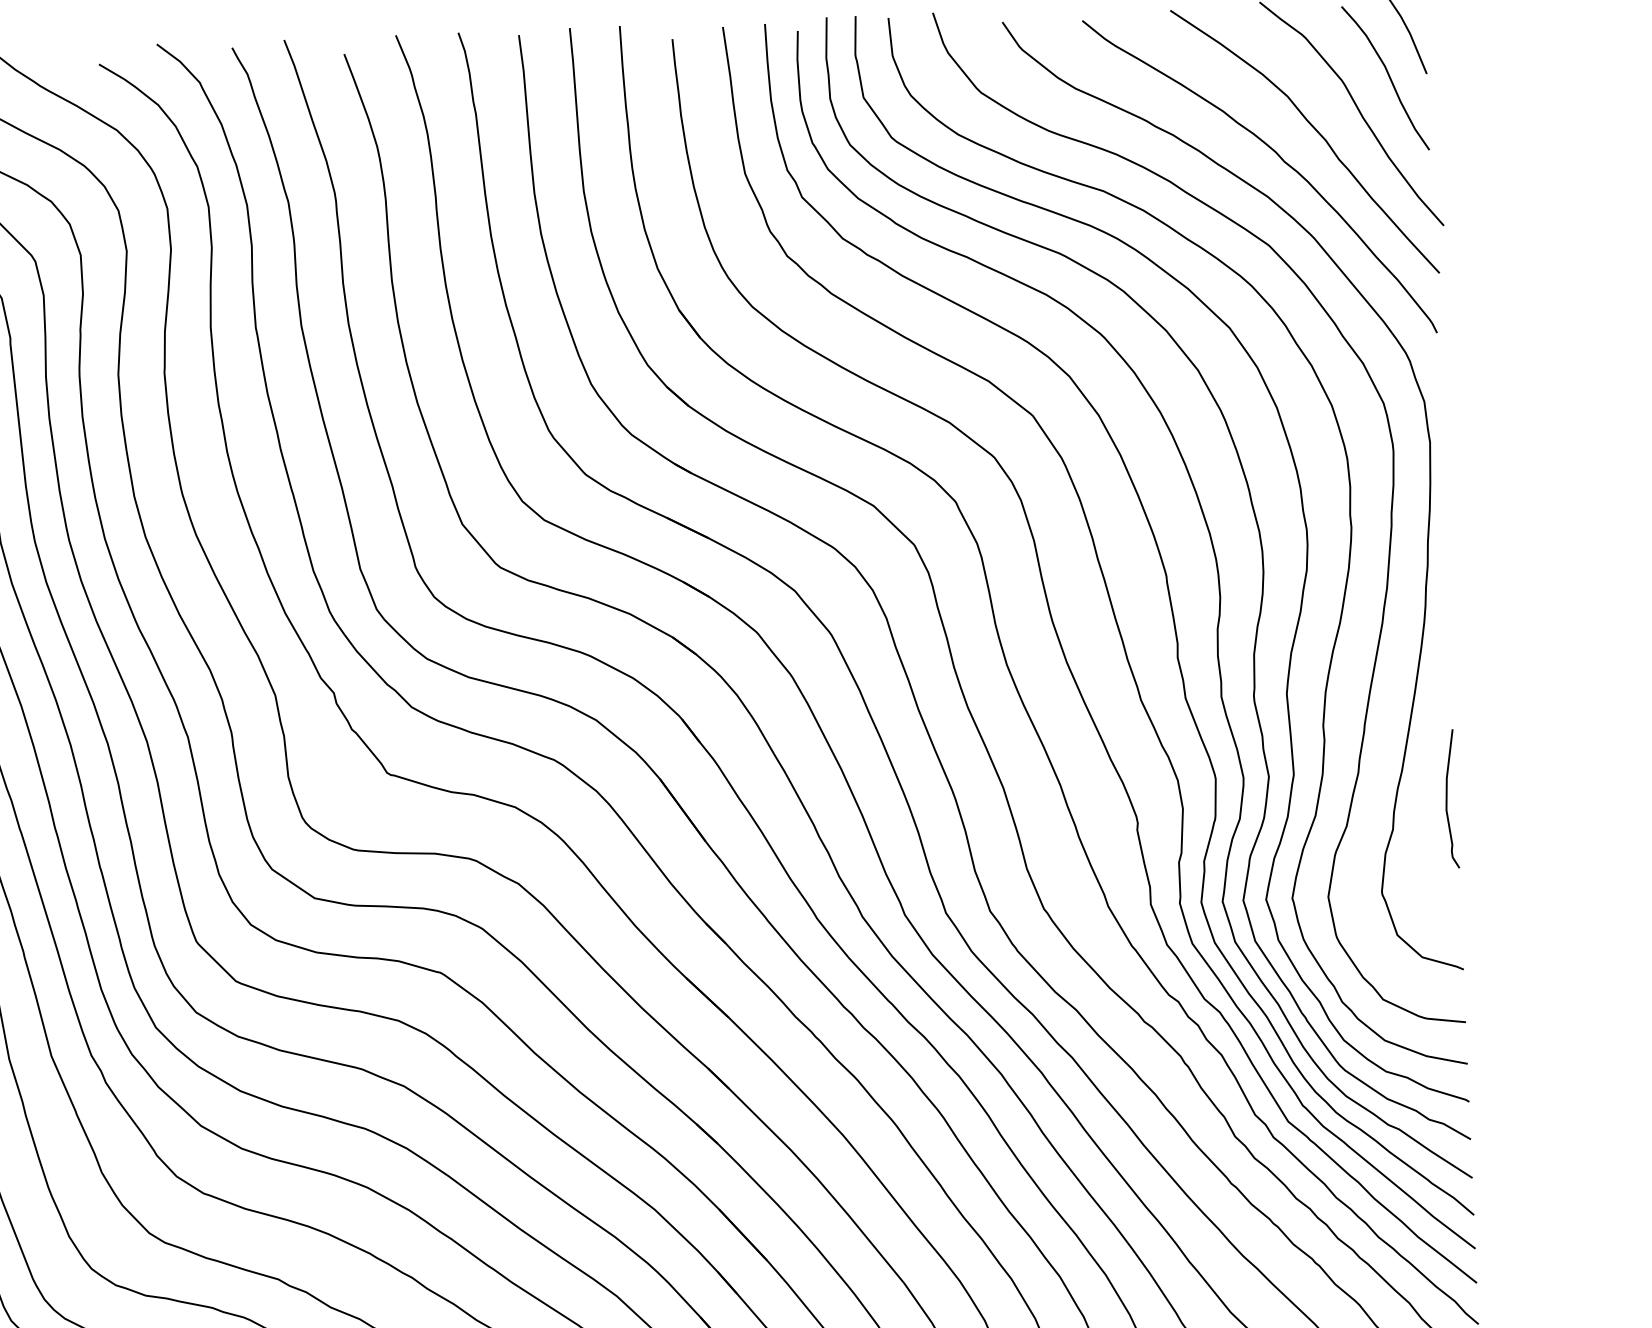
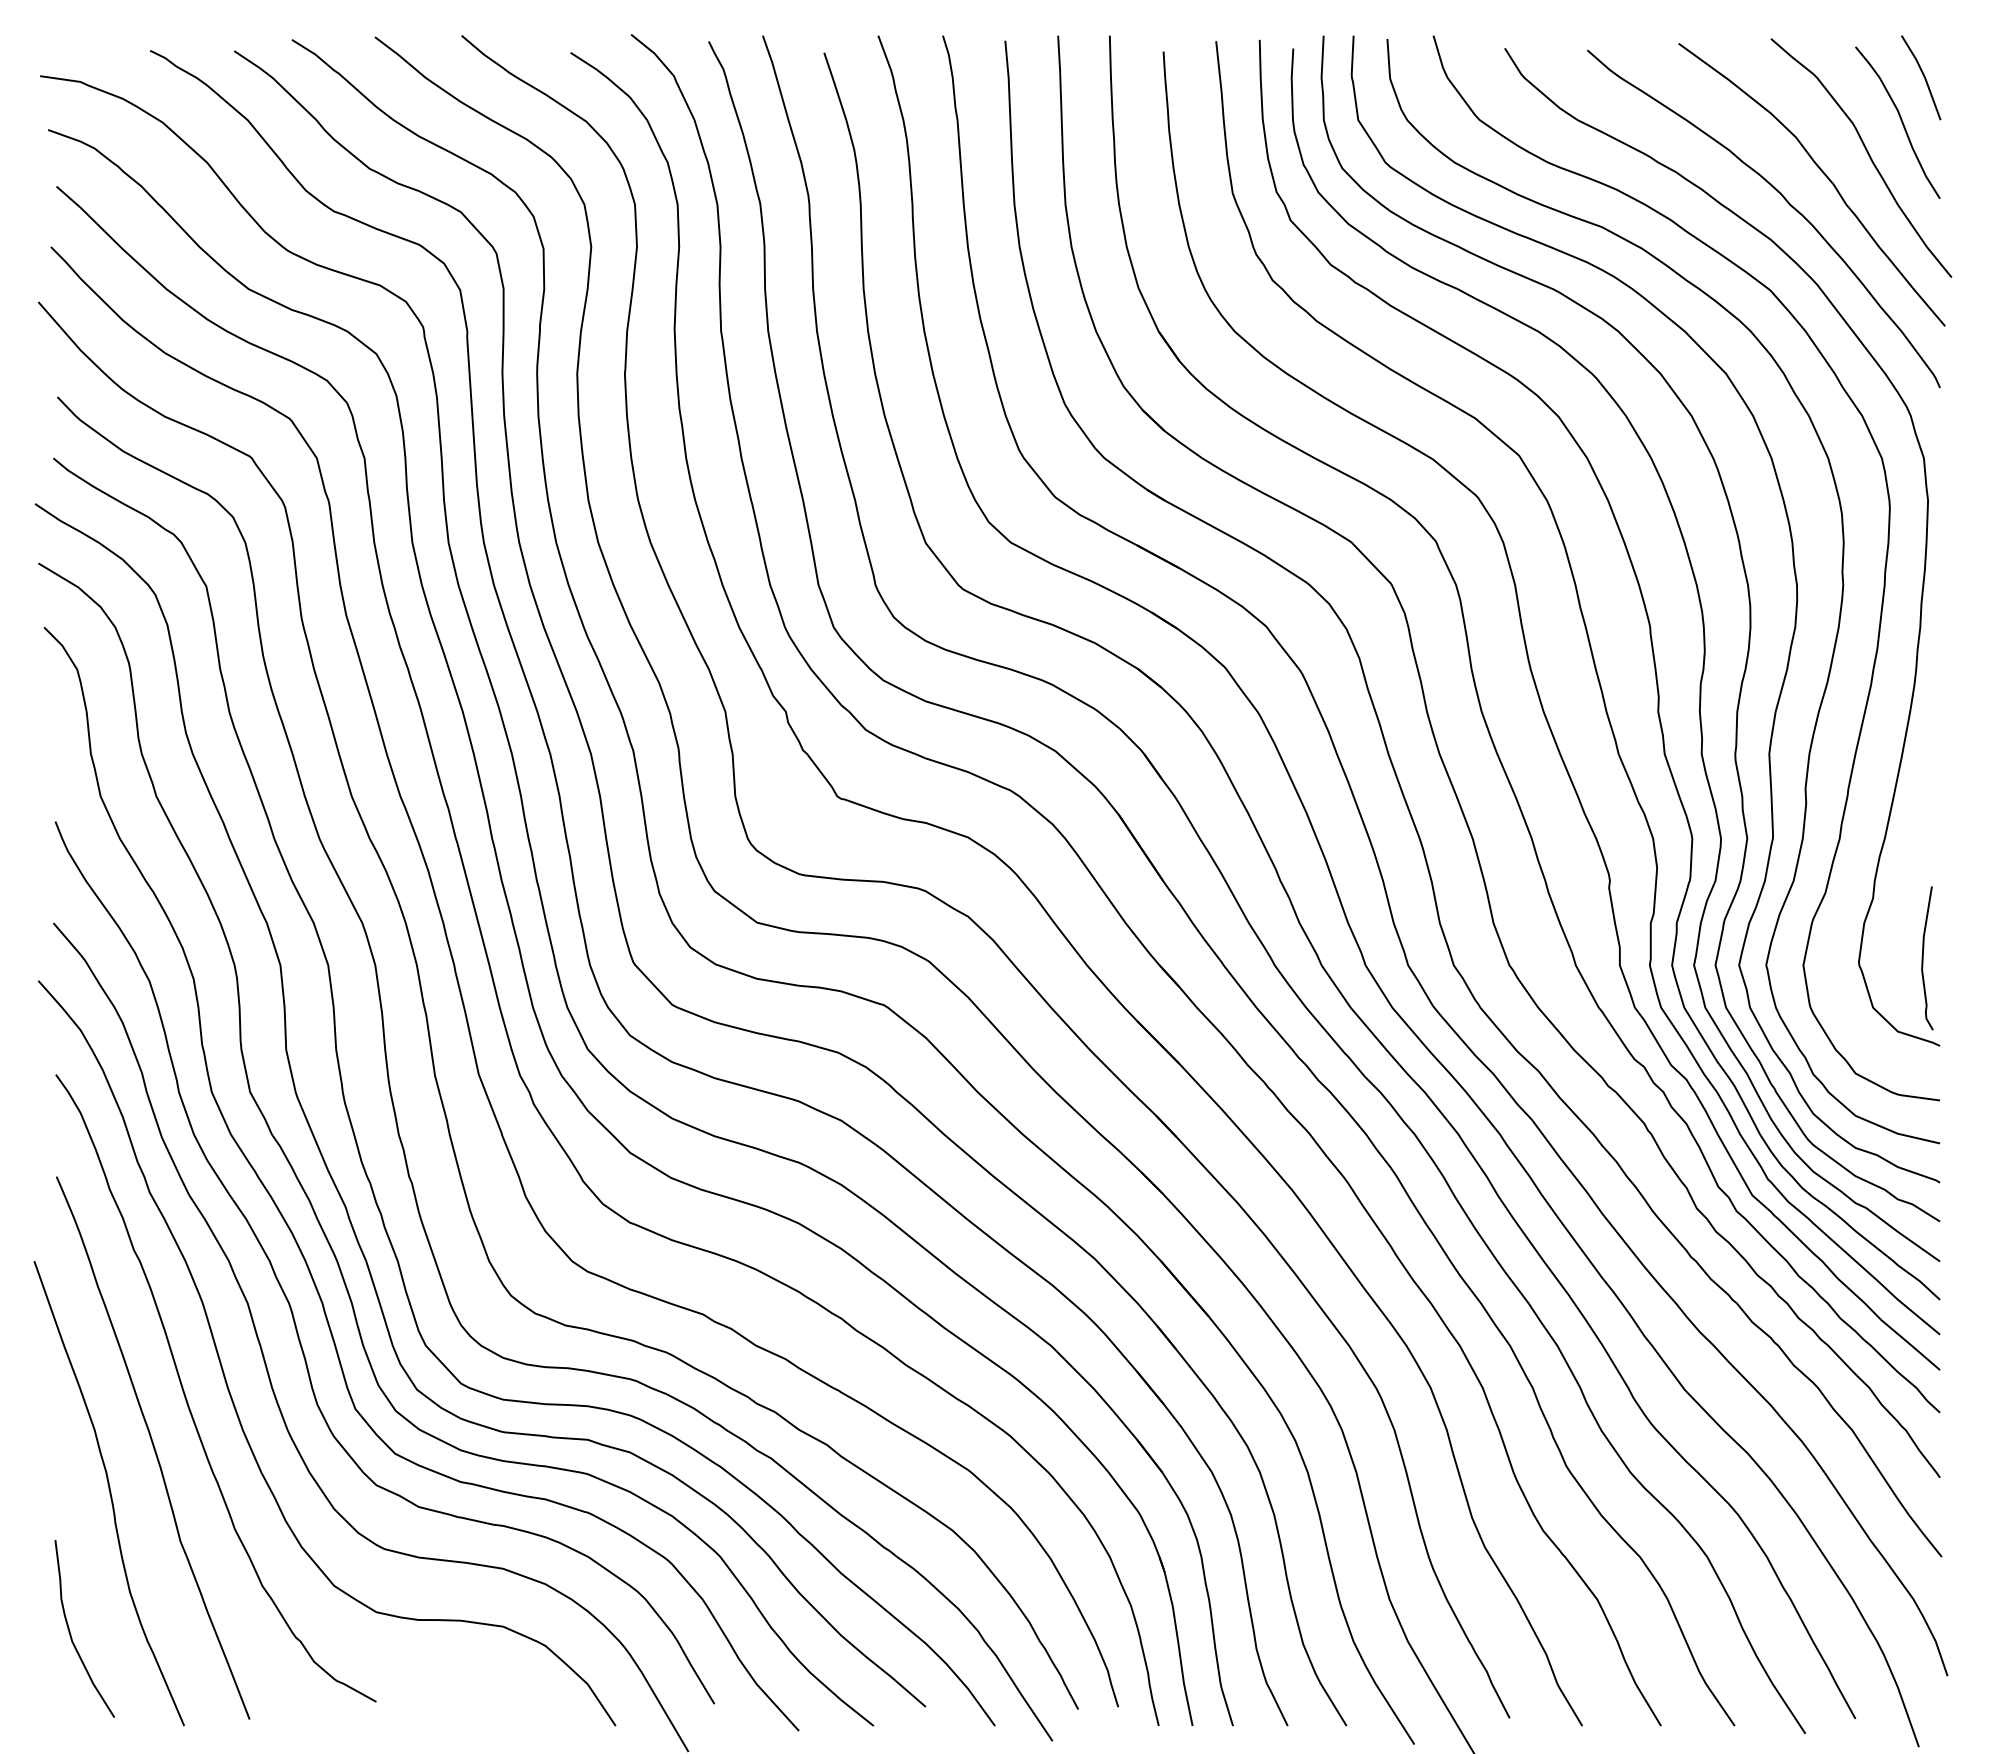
curve: (1447, 799) -> (1923, 958), moved

